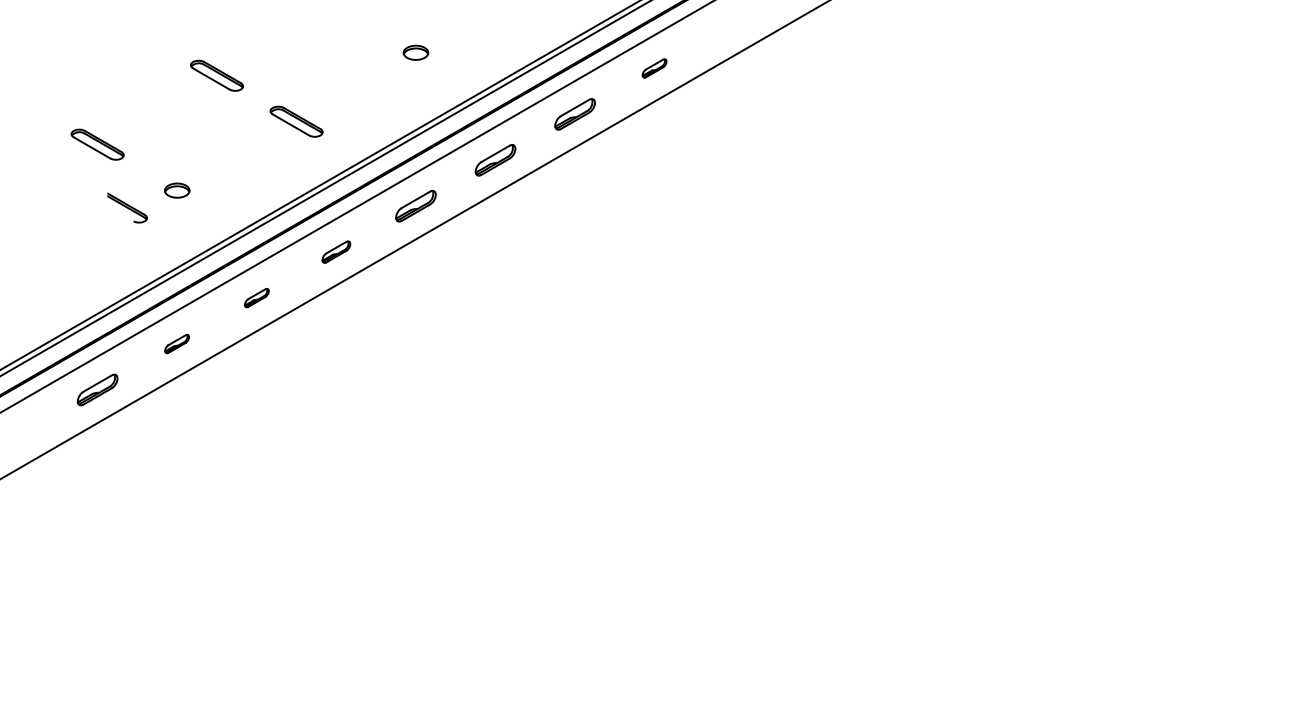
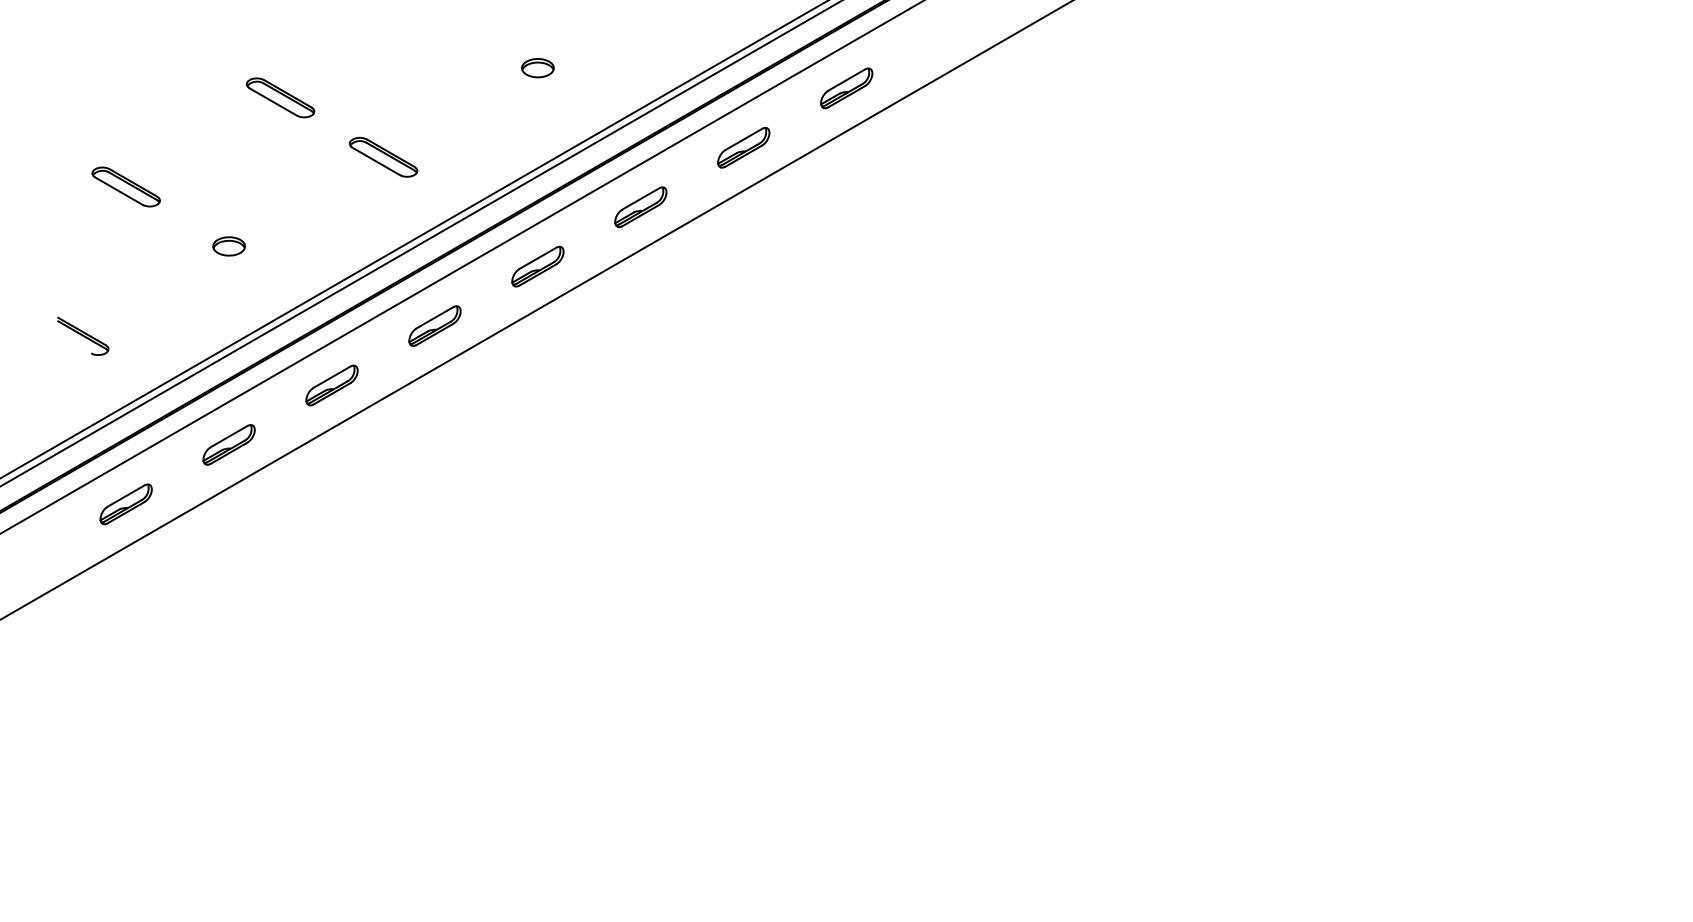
part: (654, 68) -> (846, 88), size x1.67
part: (127, 207) -> (83, 335), moved
part: (336, 251) -> (435, 325), size x1.43
part: (256, 297) -> (331, 384), size x1.67
part: (176, 343) -> (228, 444), size x1.67

